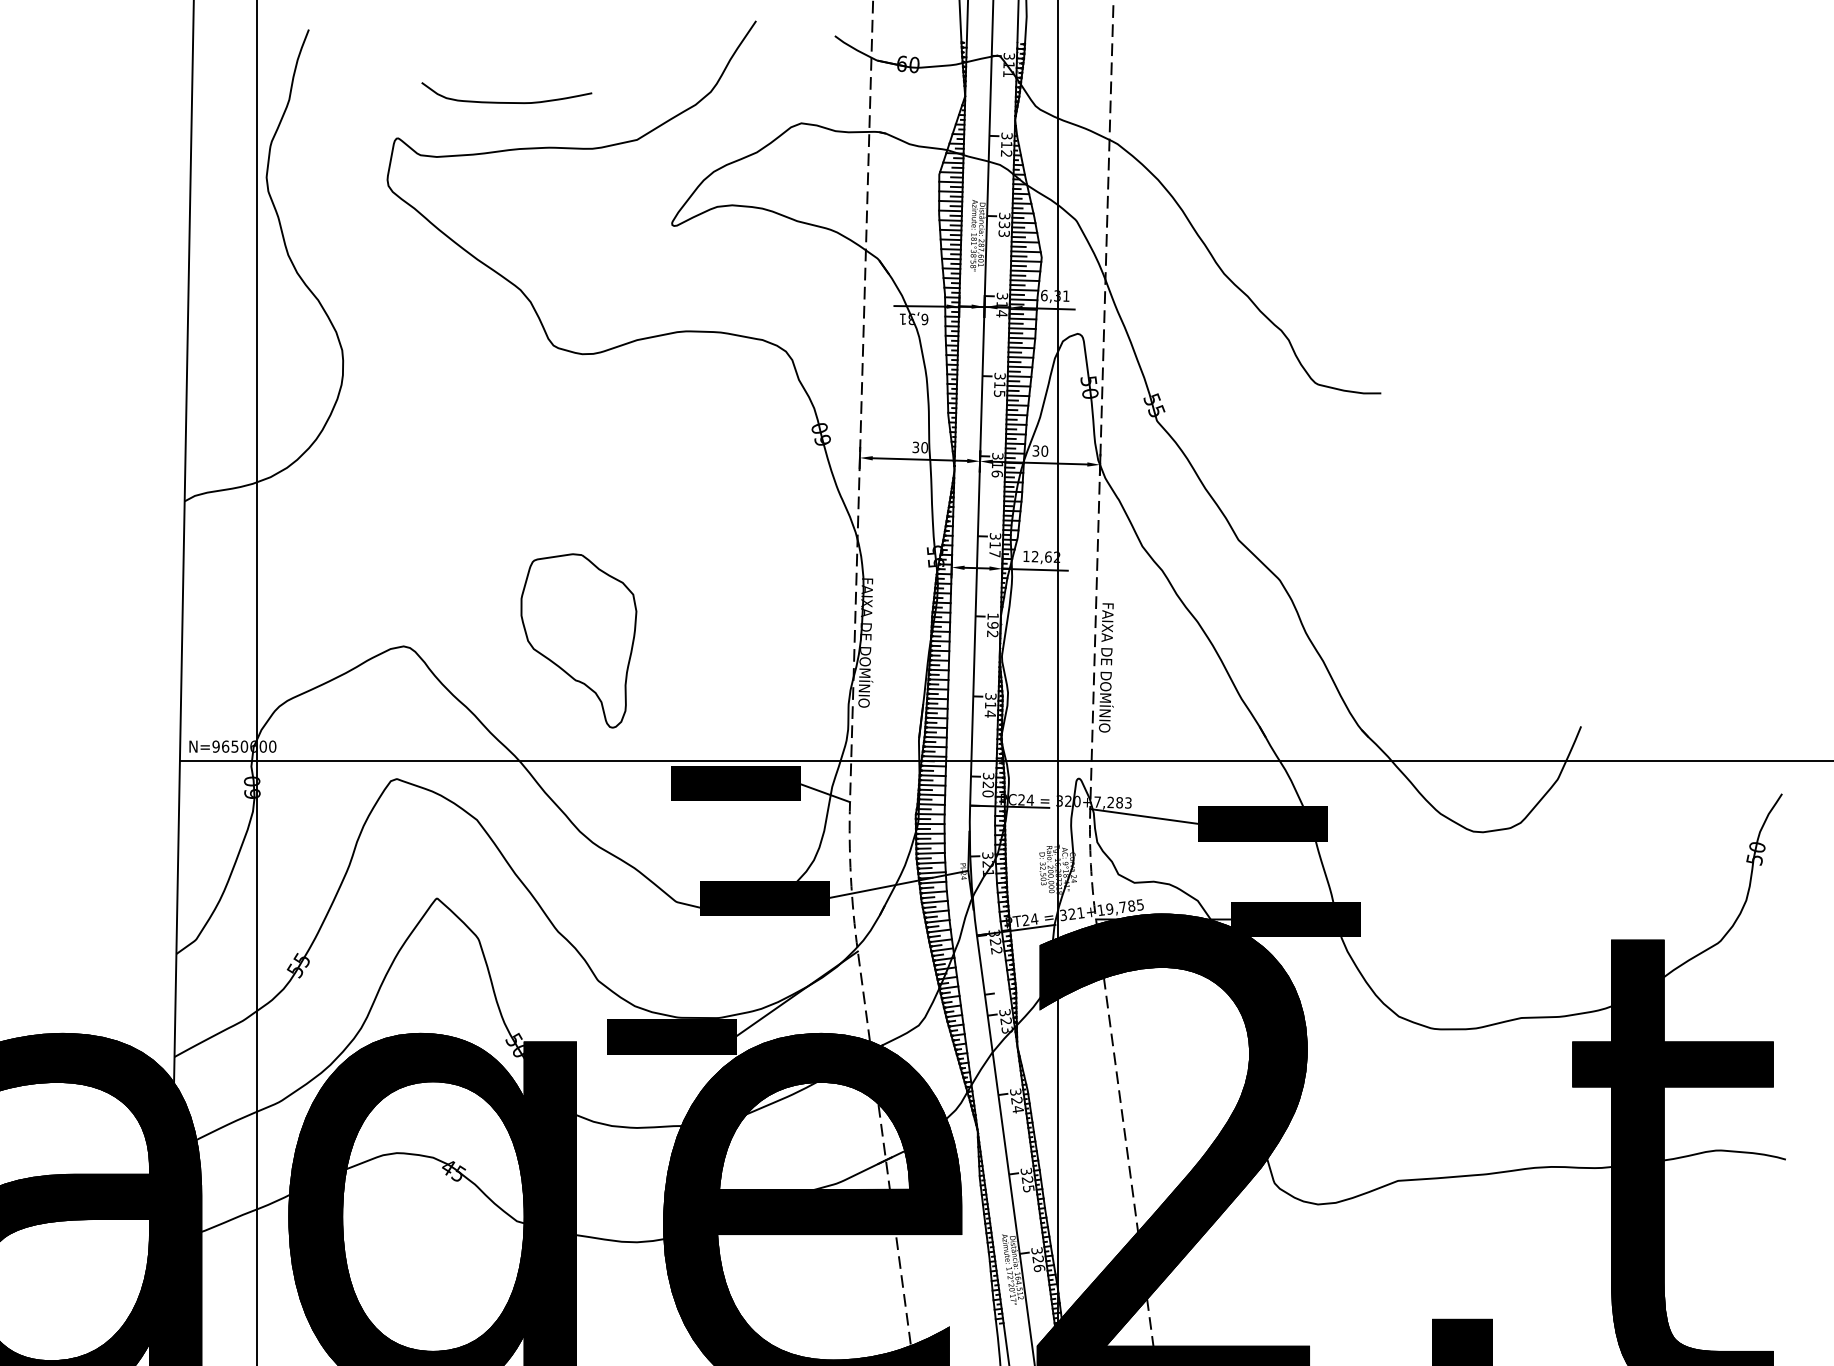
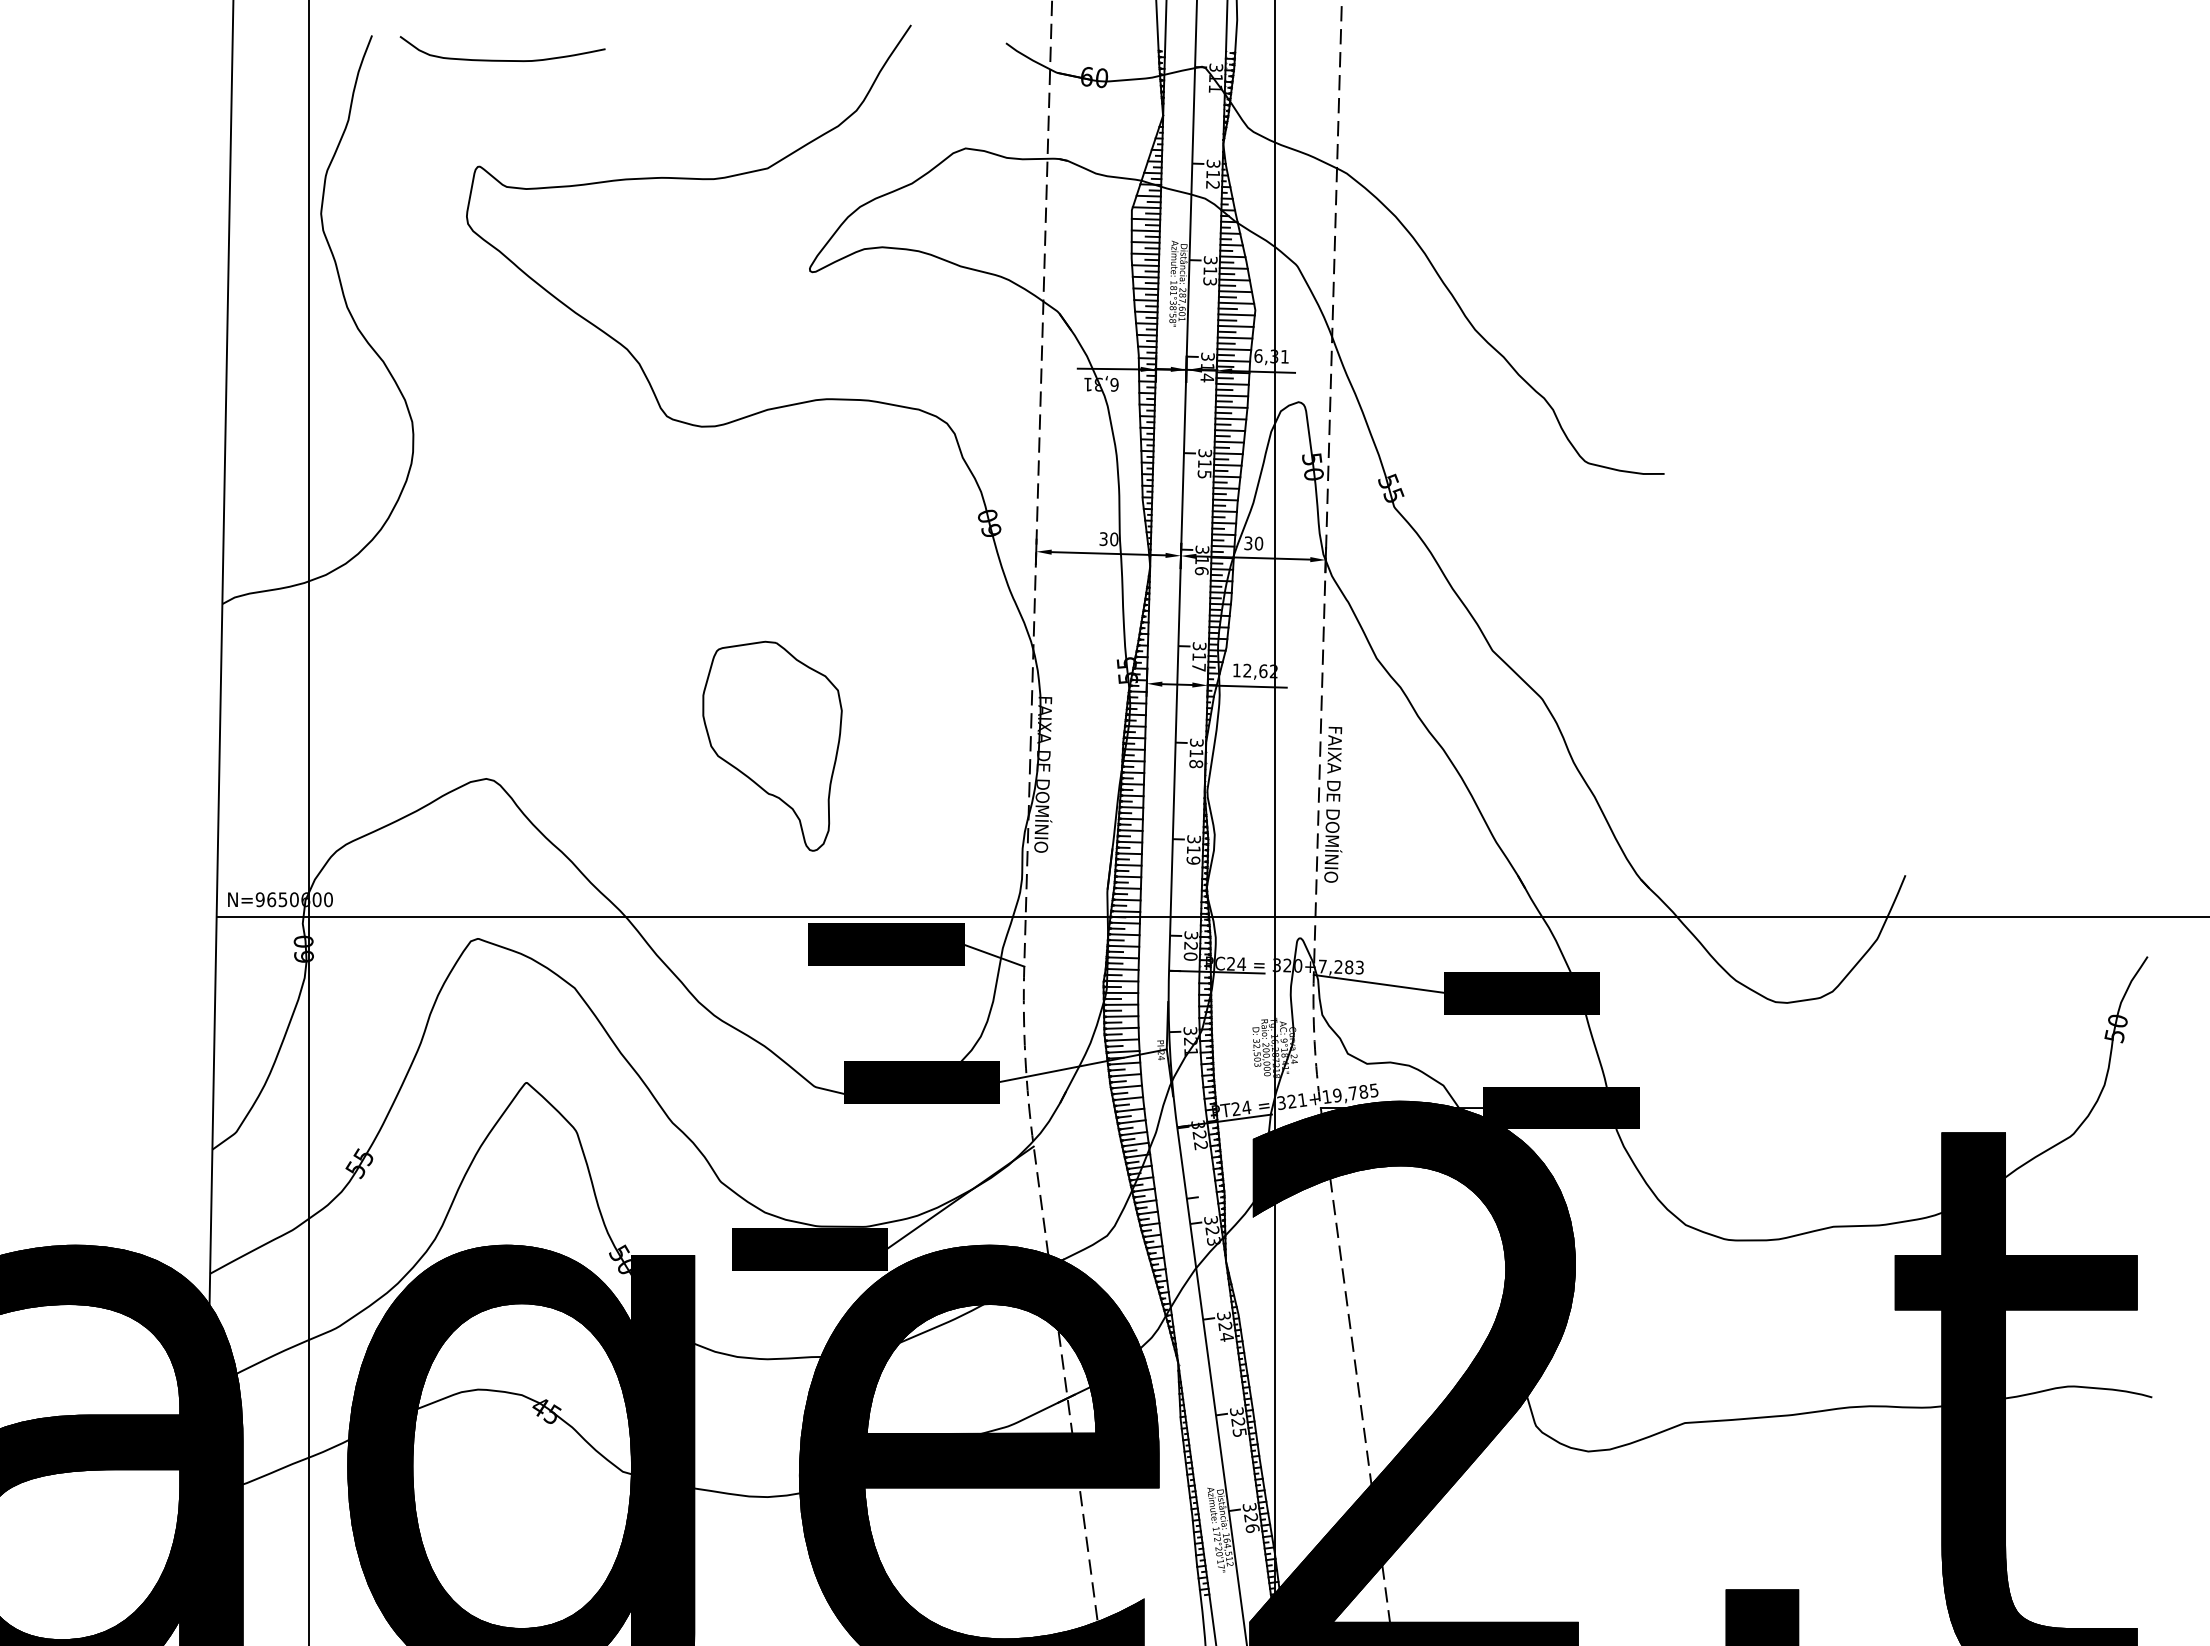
curve: (504, 101) -> (499, 59), moved
text: (1004, 224) -> (1210, 270), 333 -> 313
text: (992, 625) -> (1196, 753), 192 -> 318
part: (578, 640) -> (772, 745), moved
text: (990, 714) -> (1193, 860), 314 -> 319

